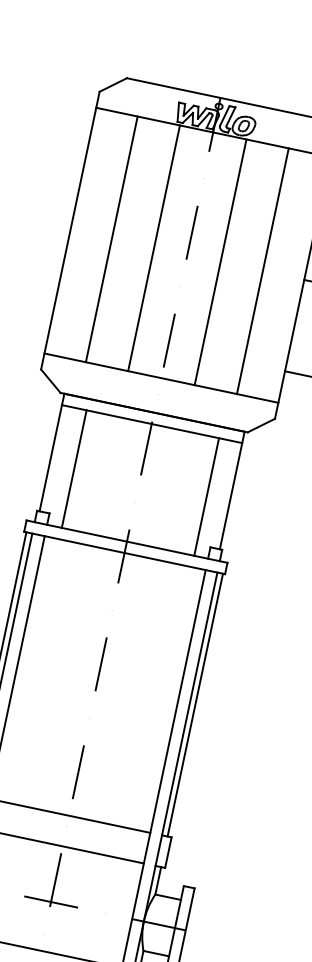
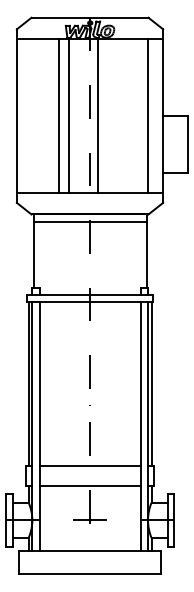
line: (111, 238) -> (58, 115), moved
line: (220, 261) -> (97, 115), moved
line: (263, 270) -> (148, 115), moved
line: (74, 469) -> (49, 258), removed
line: (207, 497) -> (132, 258), removed

